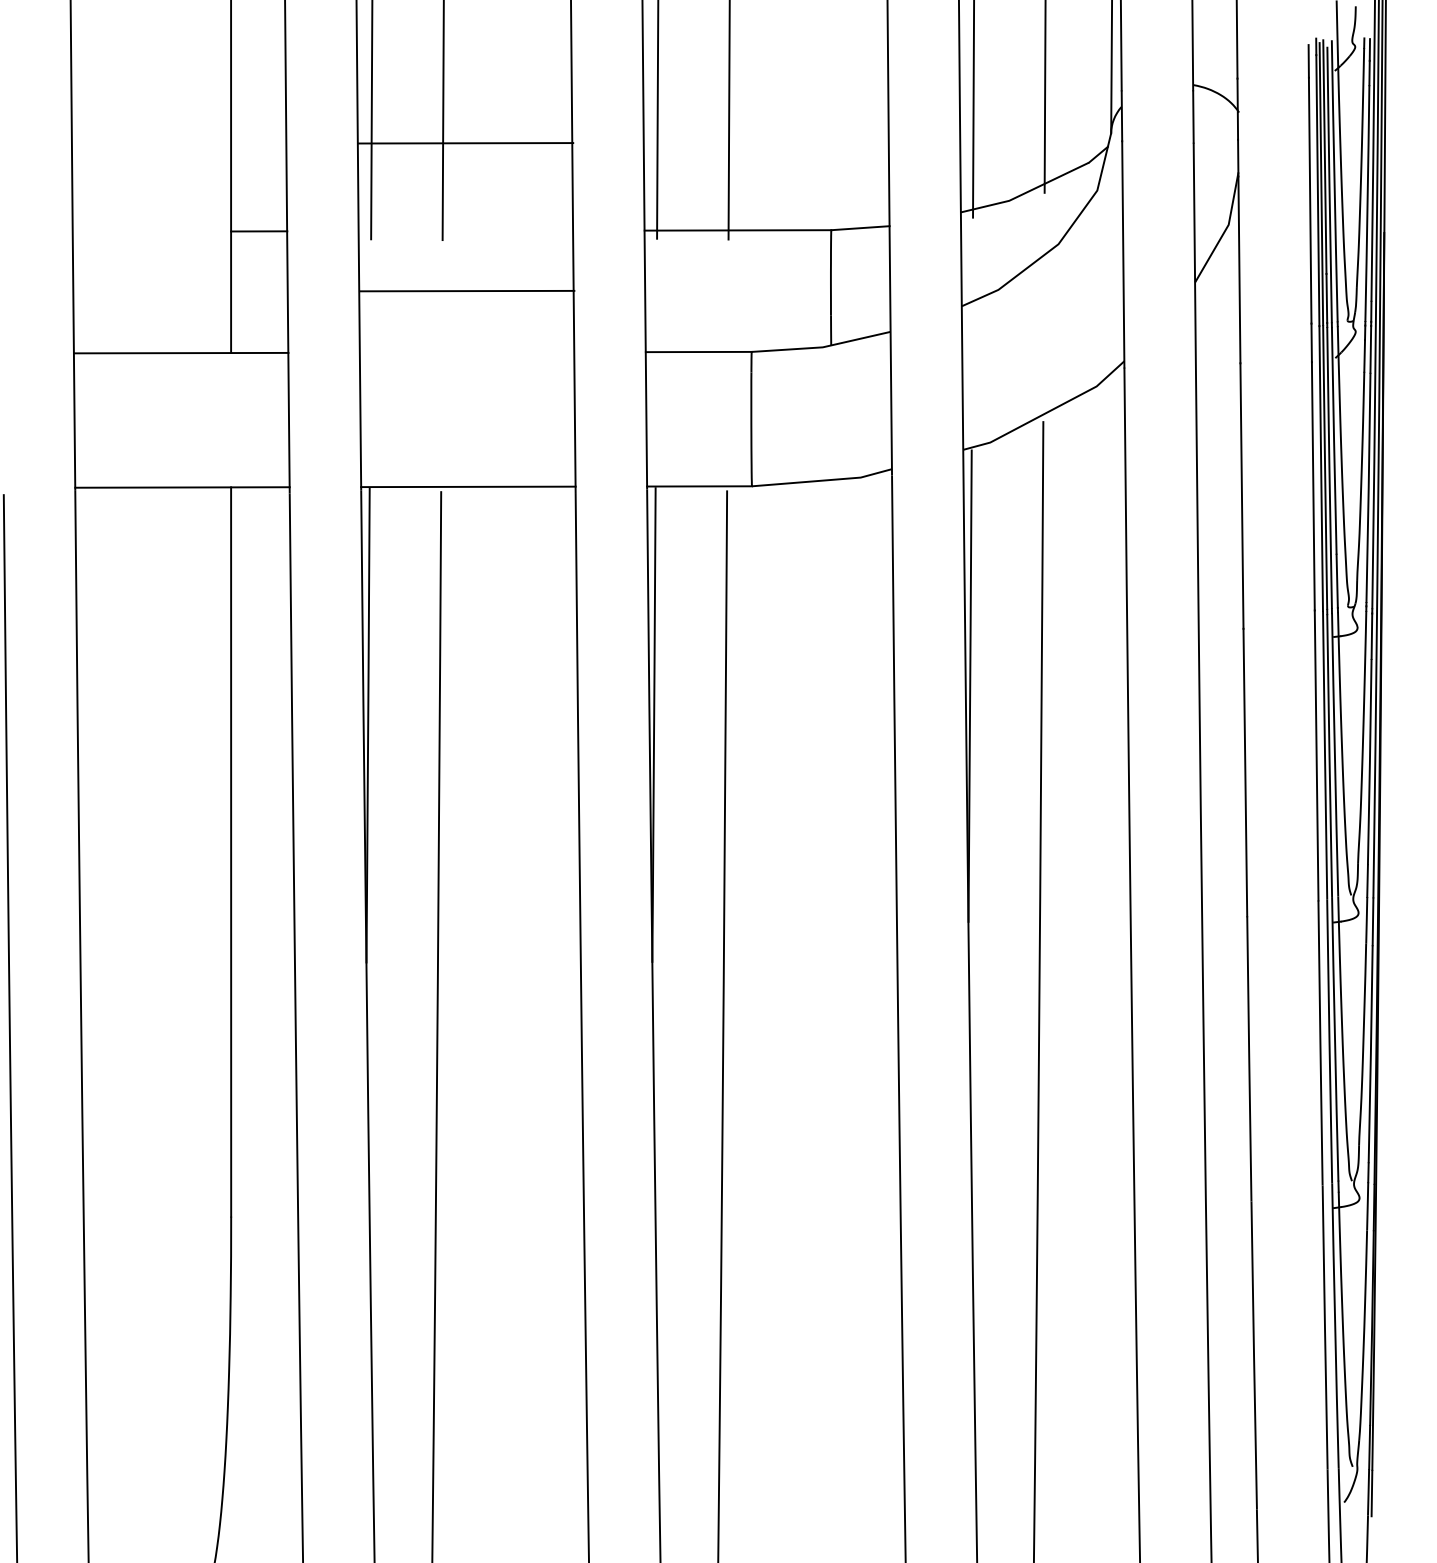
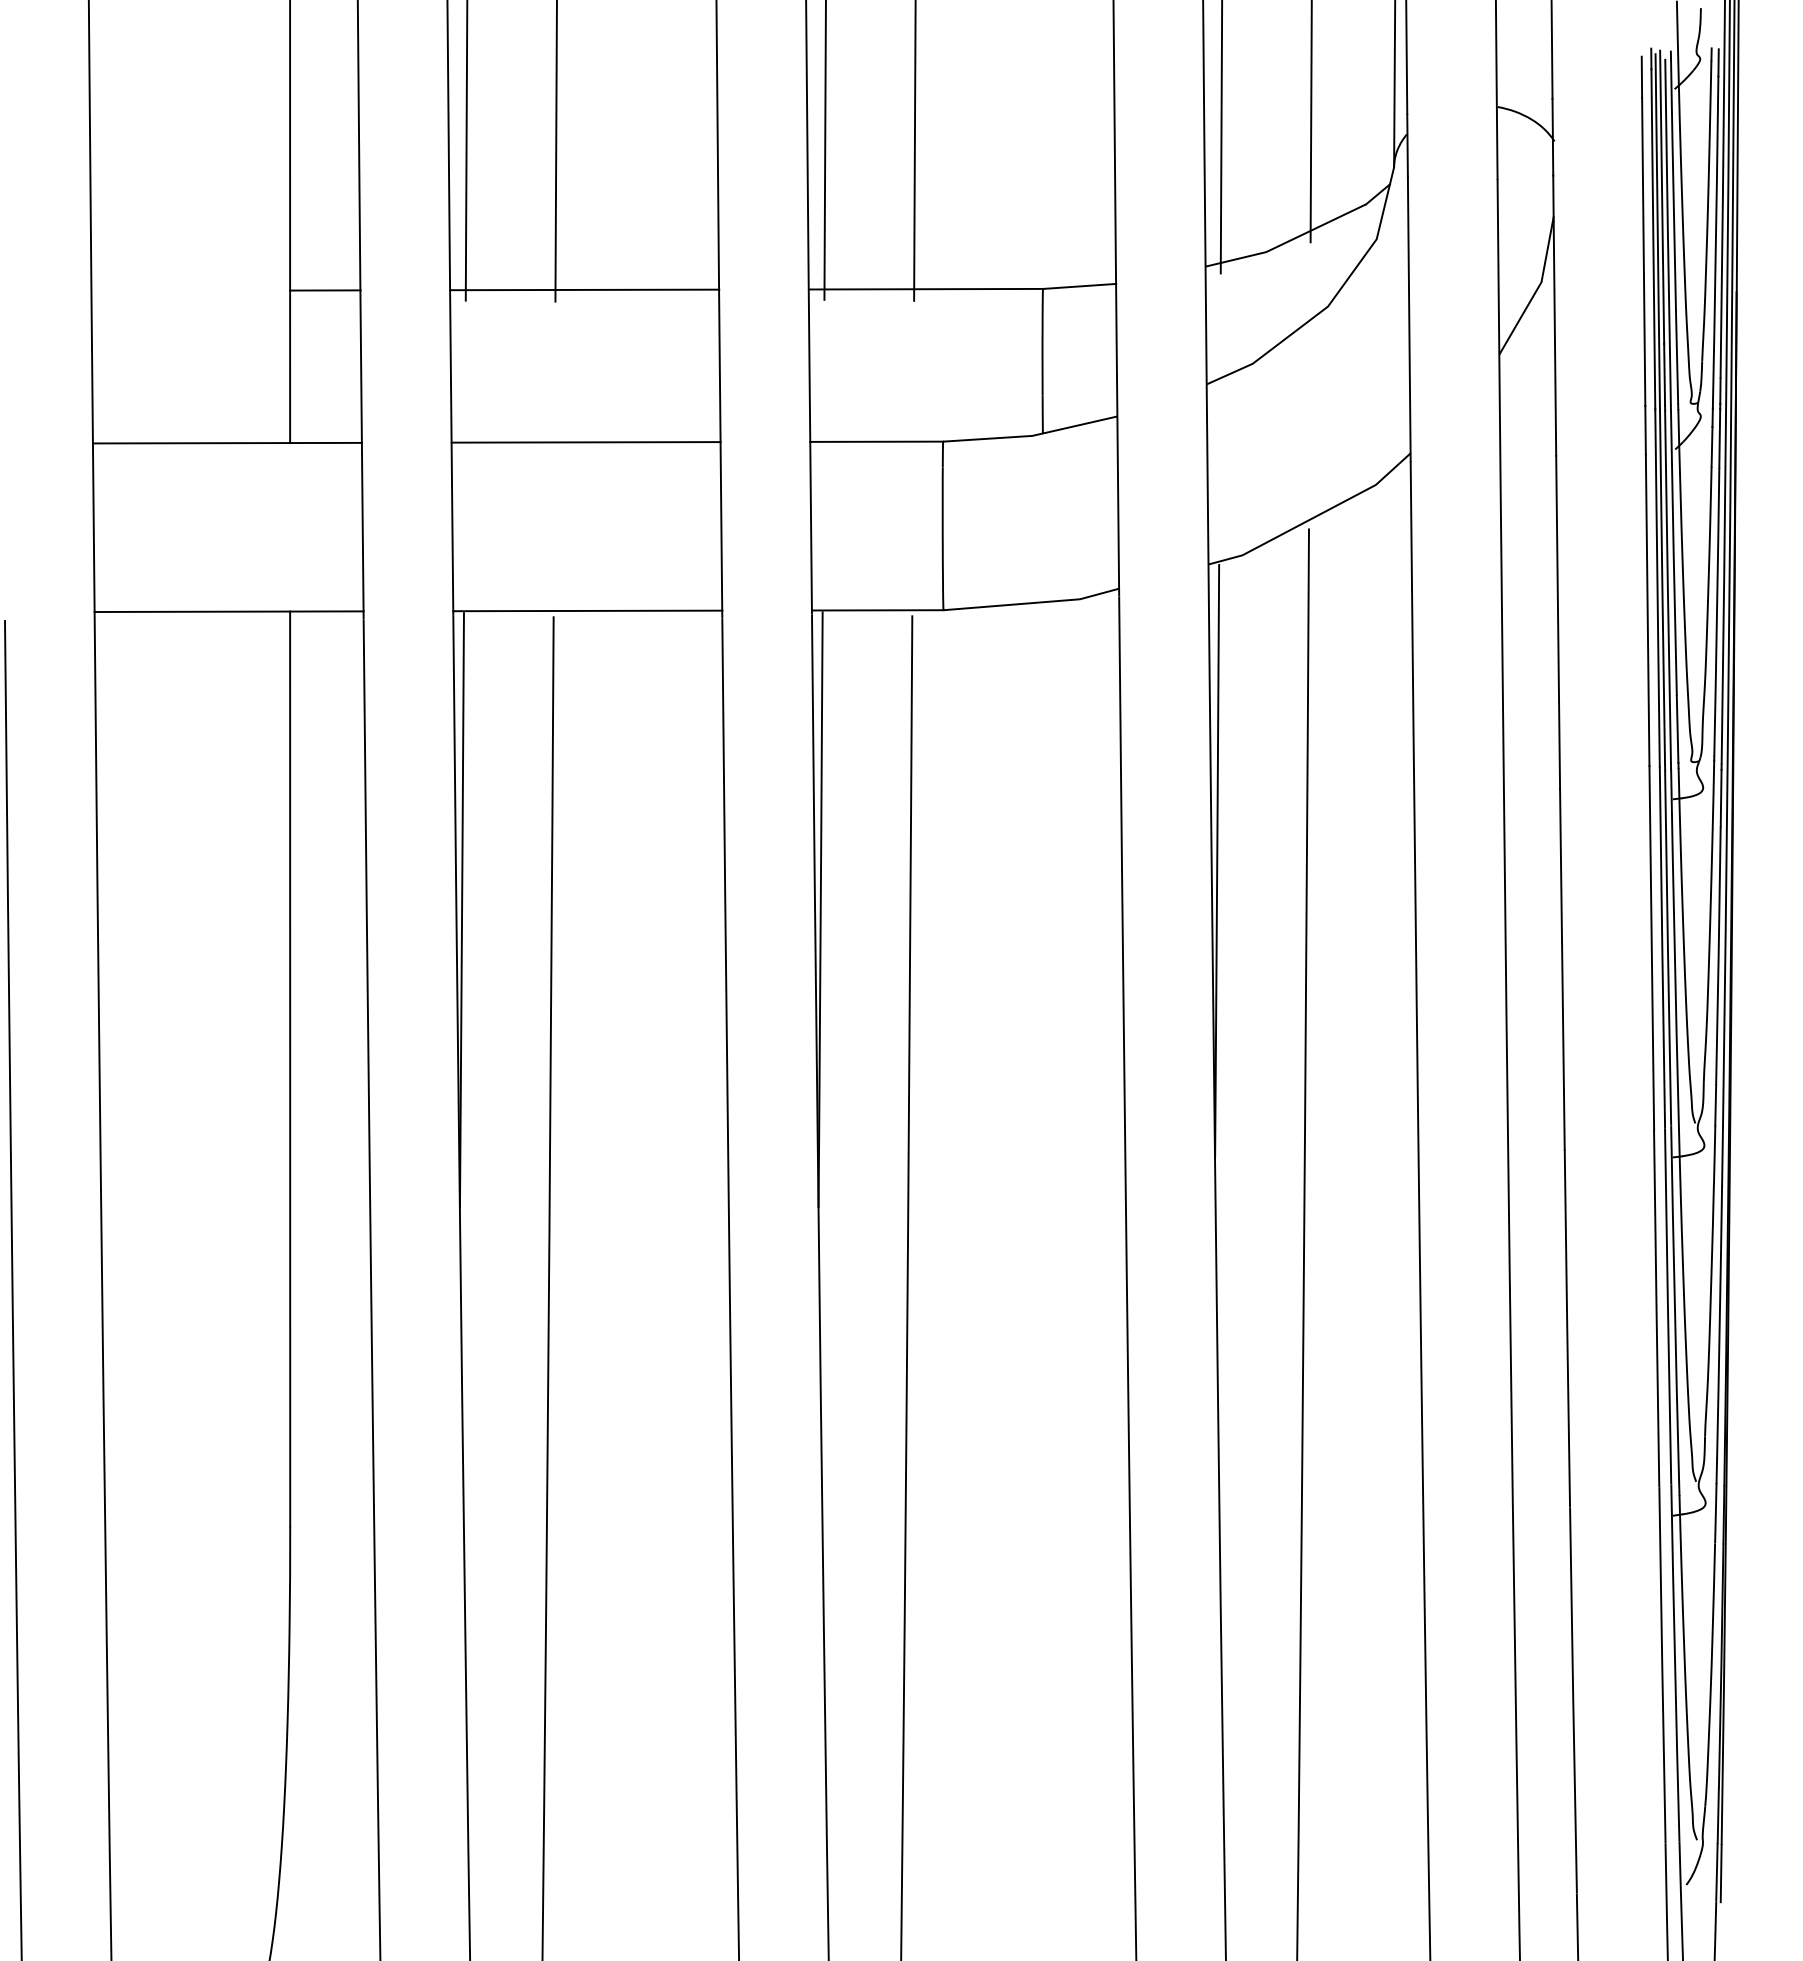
line: (465, 142) -> (584, 289), moved
line: (466, 291) -> (585, 442), moved

